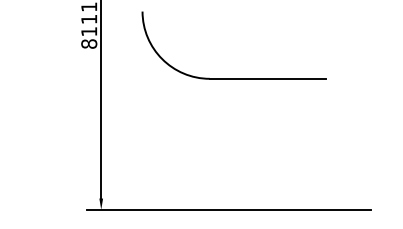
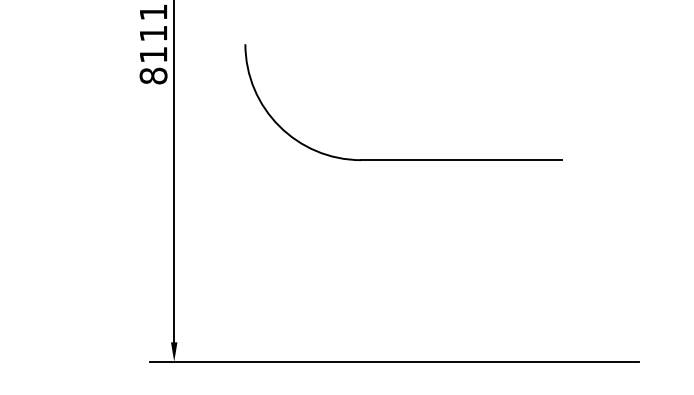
part: (233, 78) -> (402, 159), moved

